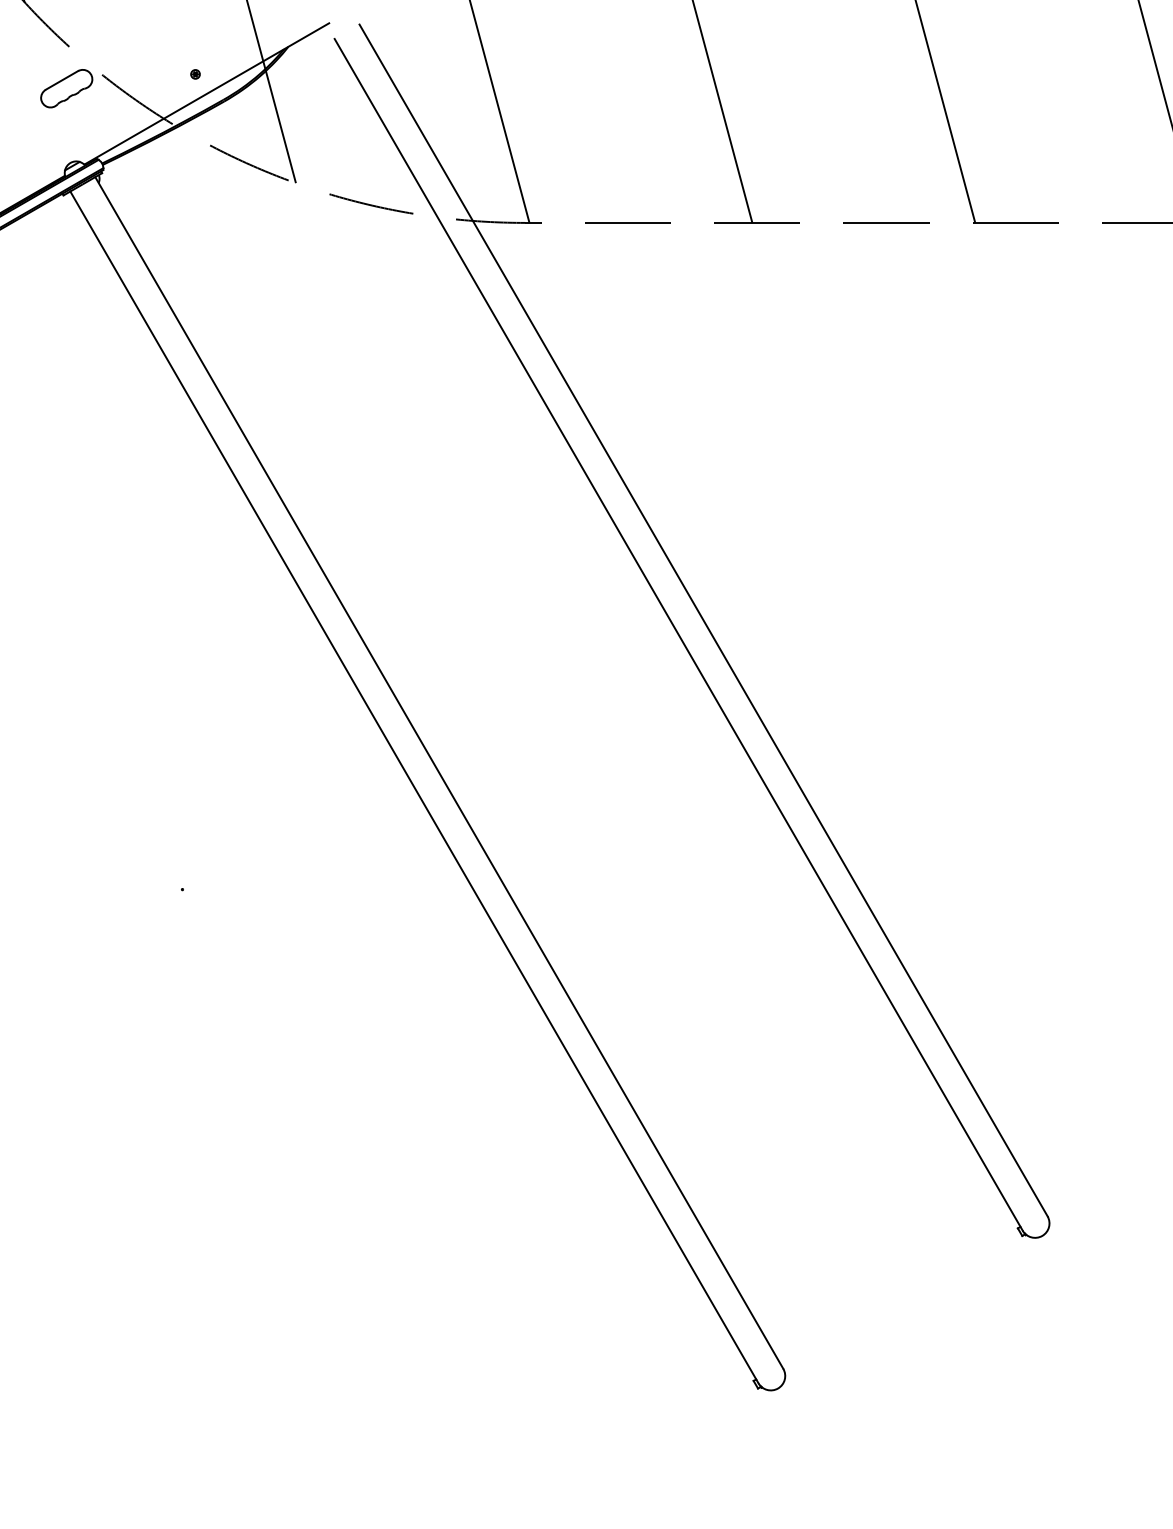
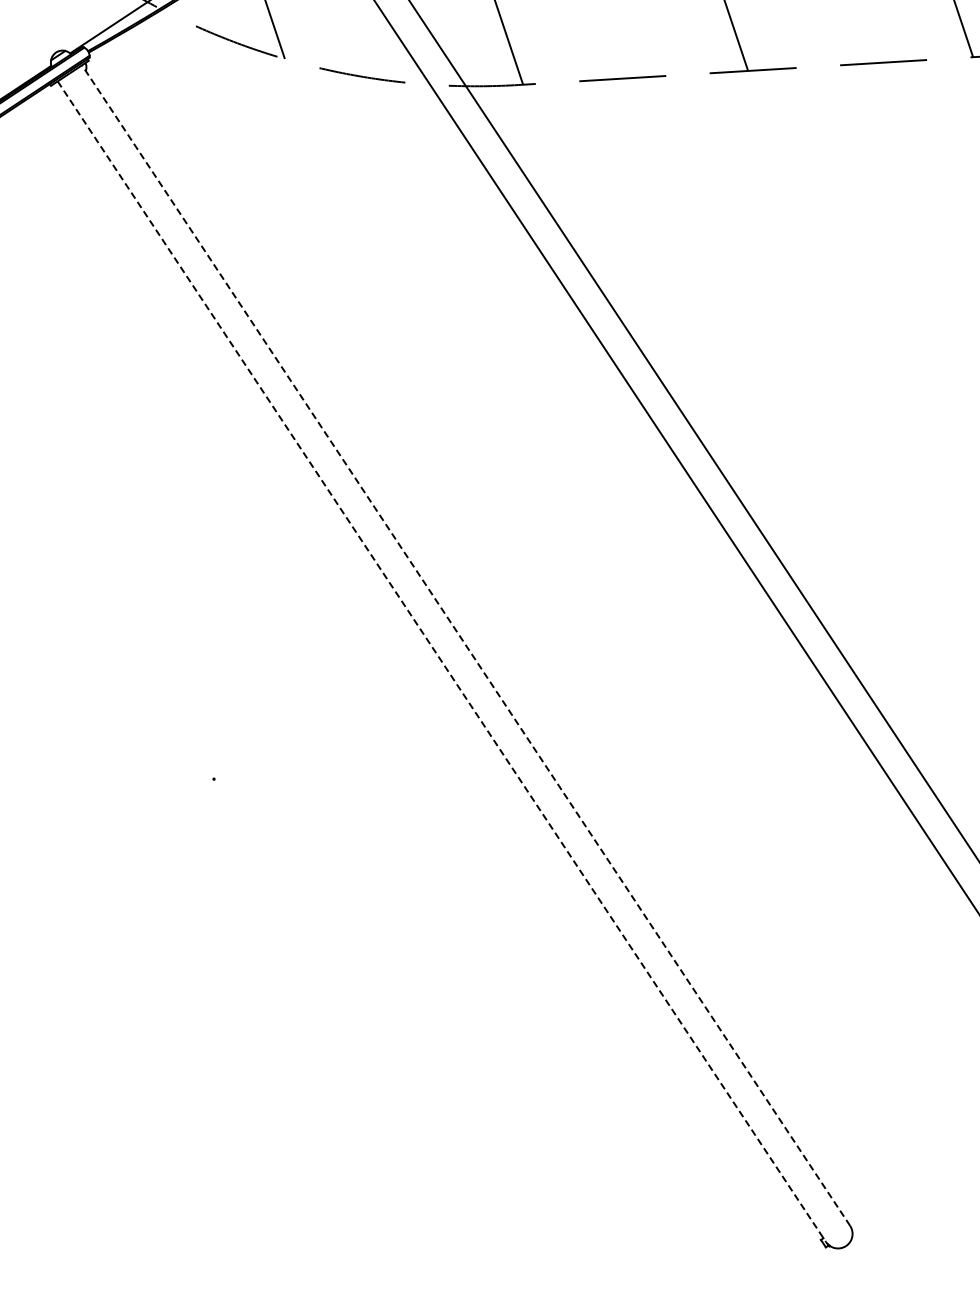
line: (439, 772) -> (466, 645), solid -> dashed
line: (414, 787) -> (441, 661), solid -> dashed

